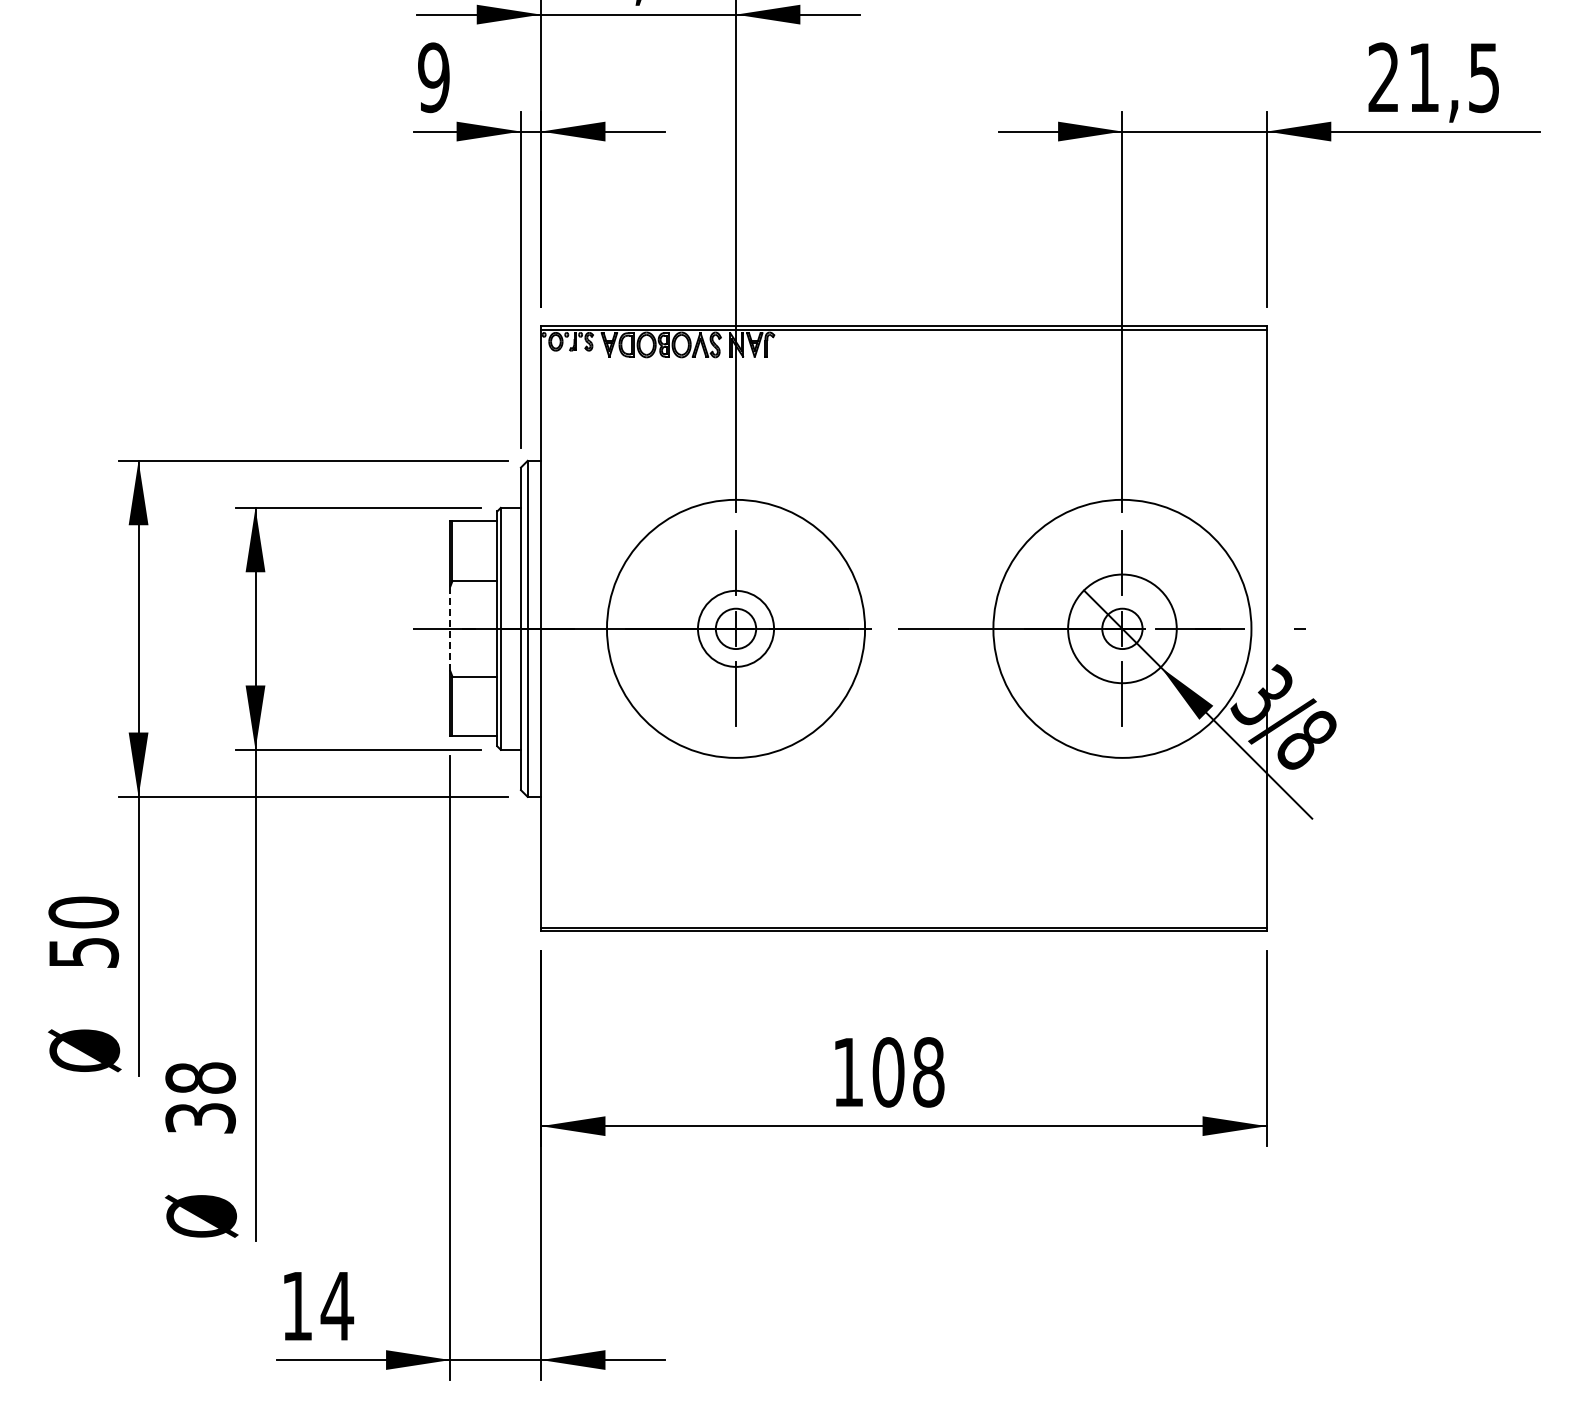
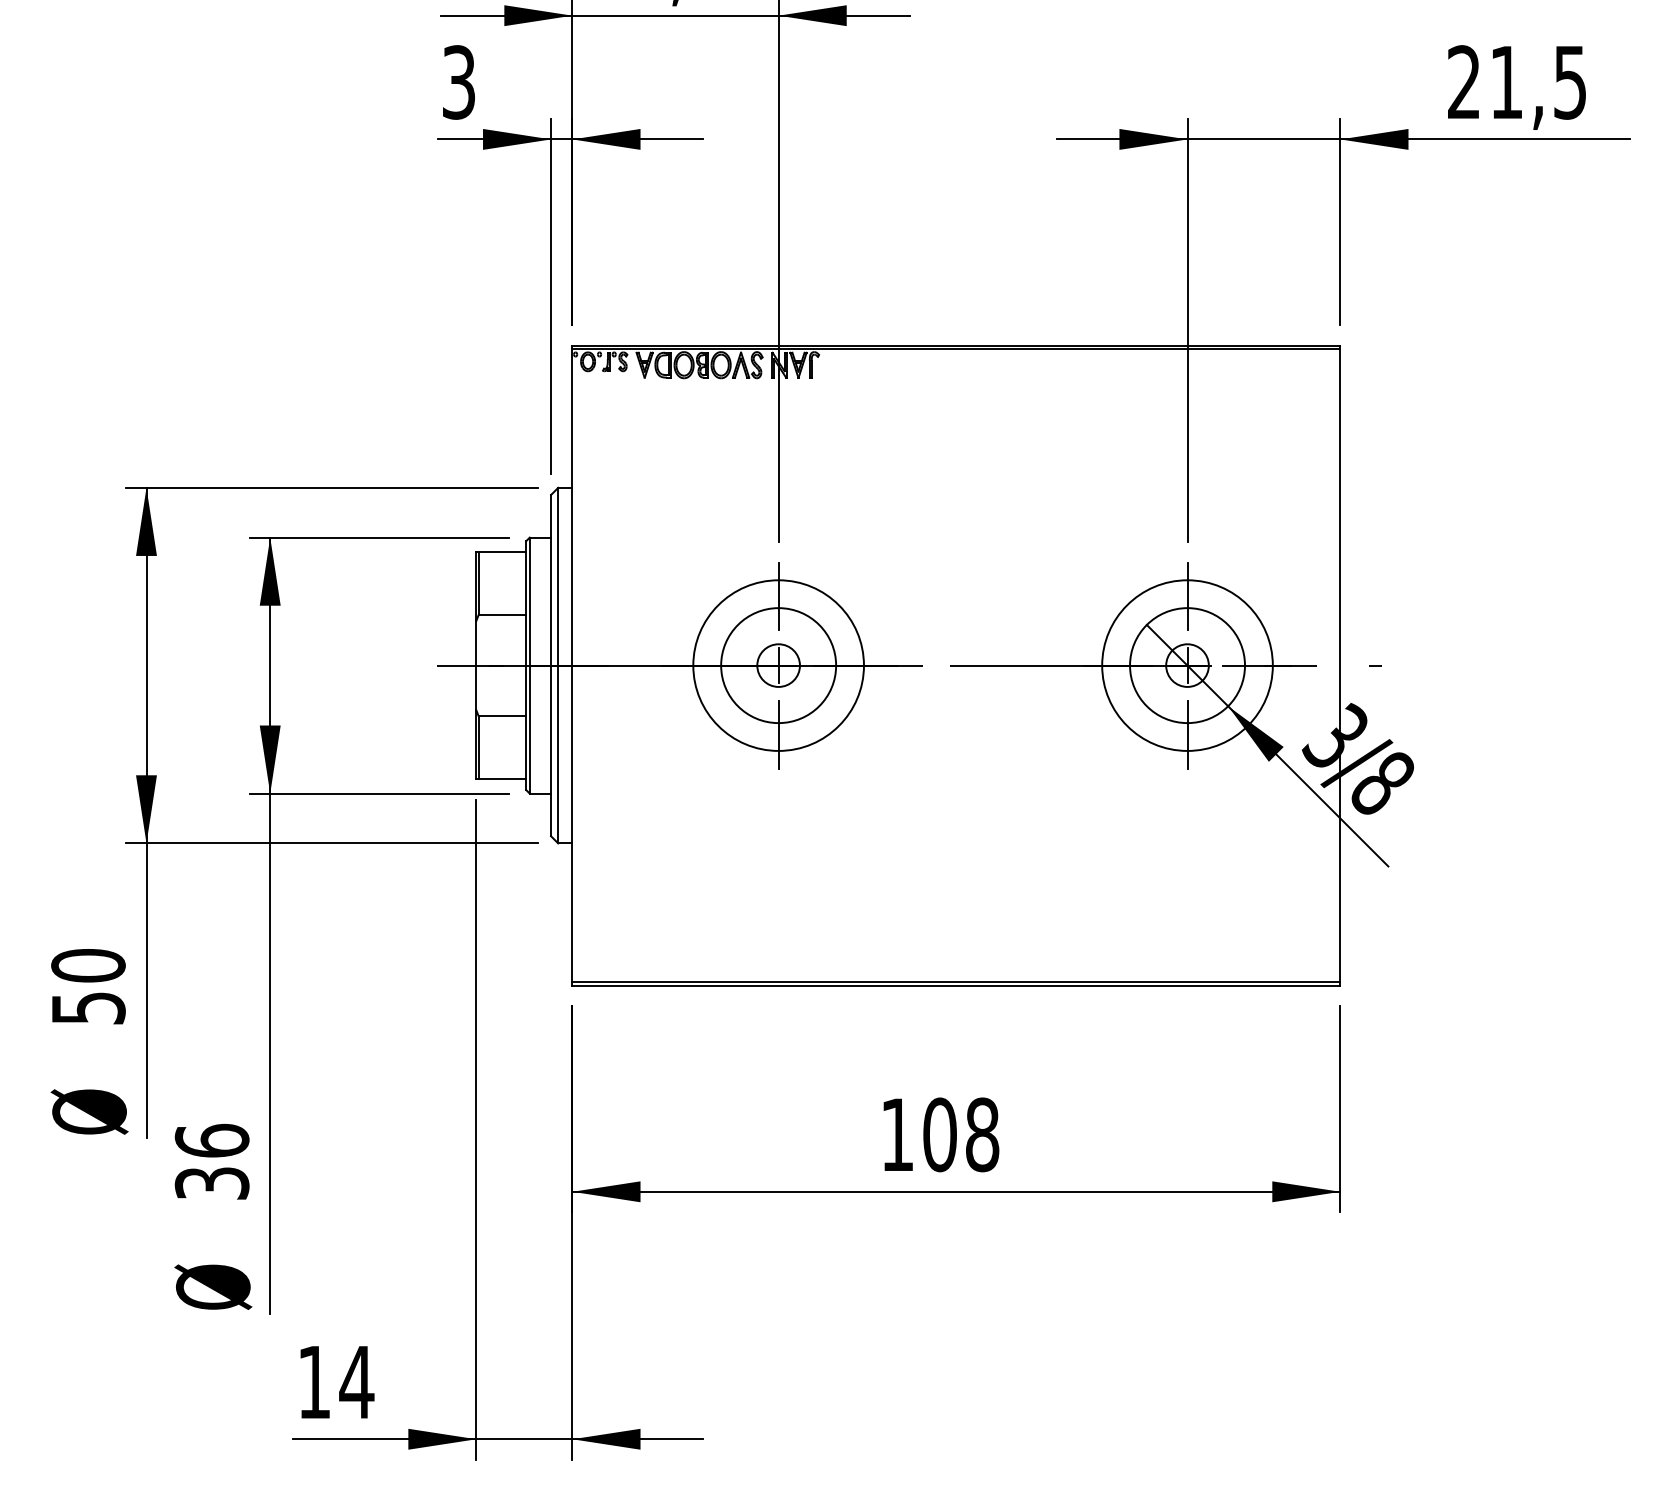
text: (433, 77) -> (458, 82), 9 -> 3
line: (450, 628) -> (476, 665), dashed -> solid
circle: (735, 628) -> (778, 665), size x0.62
circle: (735, 628) -> (778, 665), size x1.43
circle: (1122, 628) -> (1187, 665), size x0.62
text: (200, 1077) -> (212, 1140), 38 -> 36

